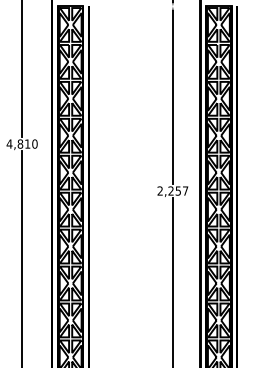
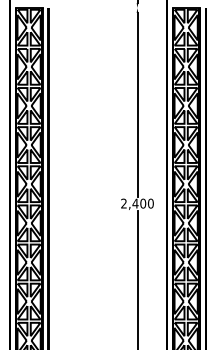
text: (178, 190) -> (143, 203), 2,257 -> 2,400

